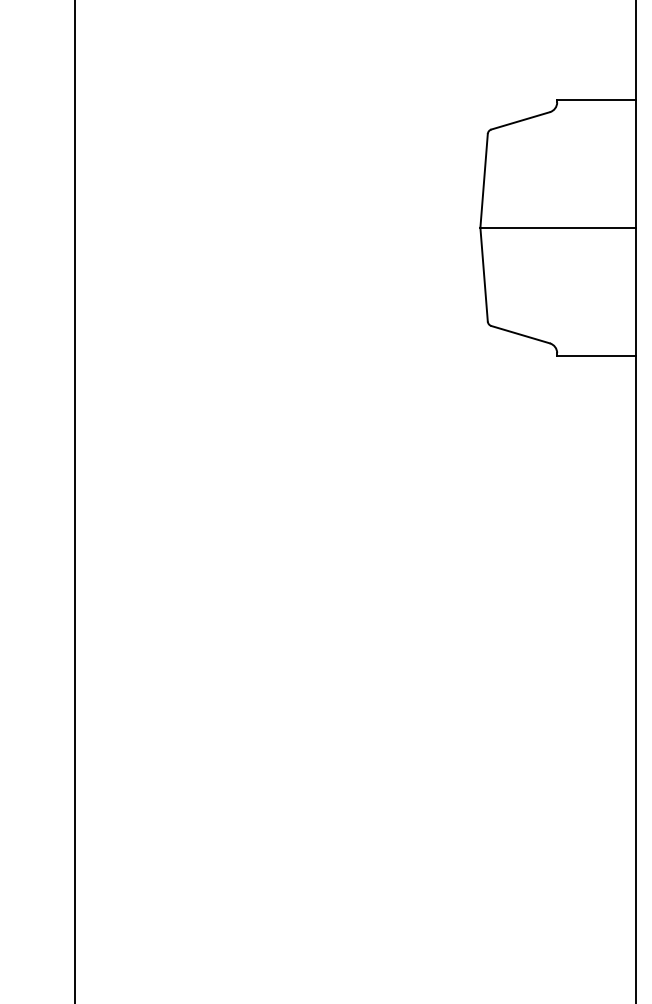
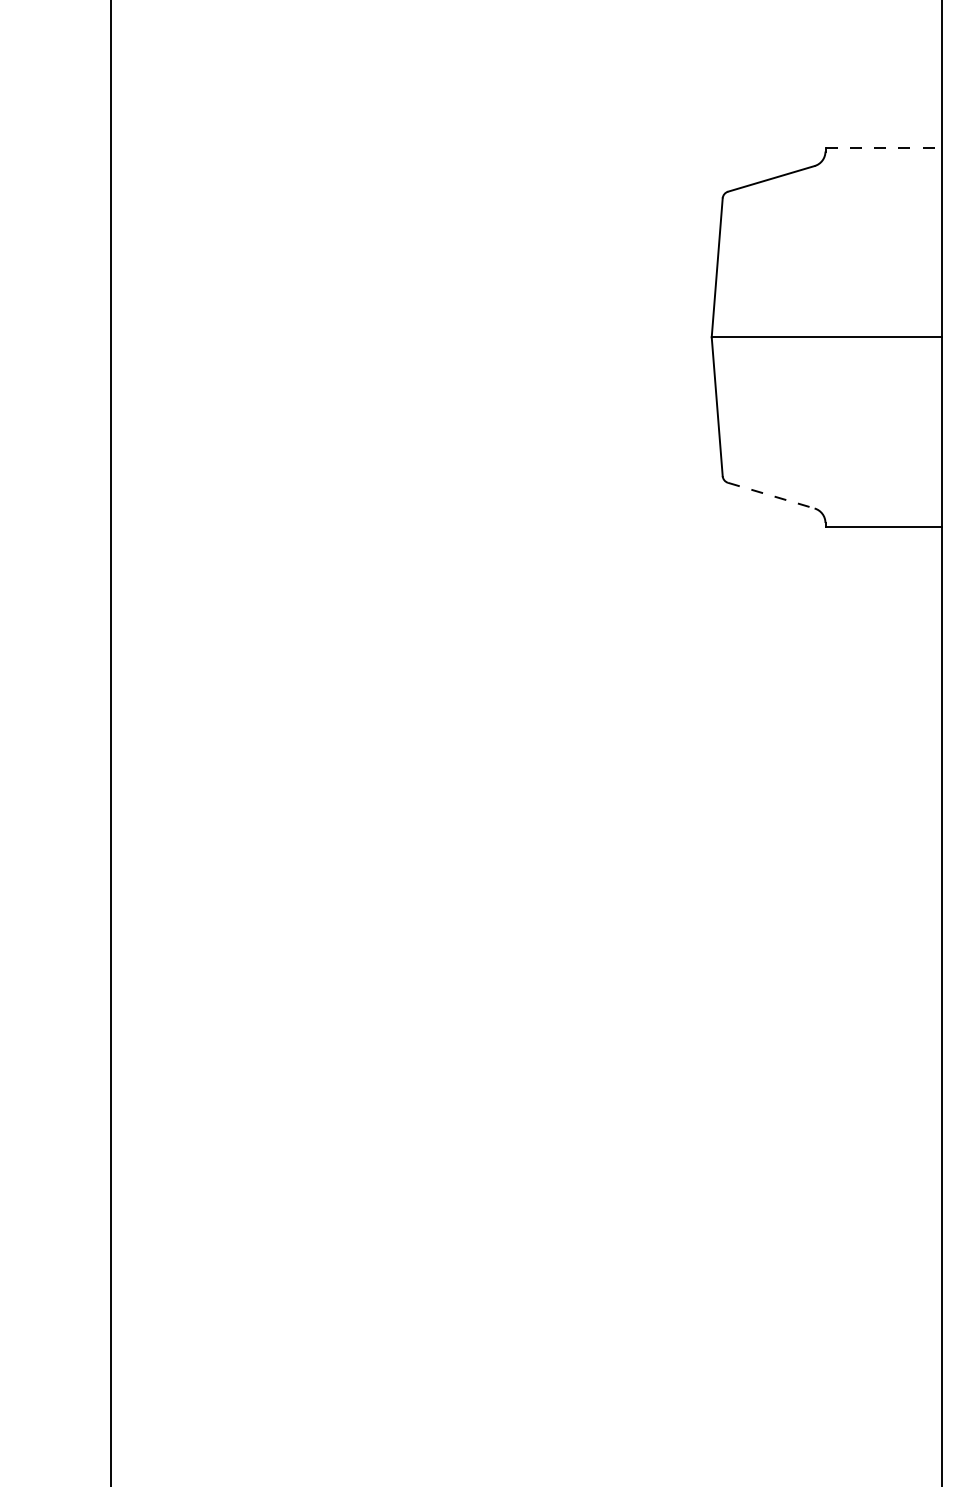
line: (597, 99) -> (885, 147), solid -> dashed
line: (521, 334) -> (772, 495), solid -> dashed

